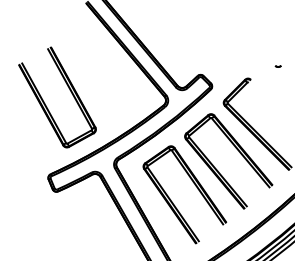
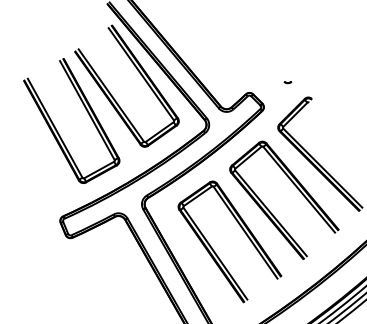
part: (277, 66) -> (287, 82), moved
part: (89, 75) -> (111, 93), added

